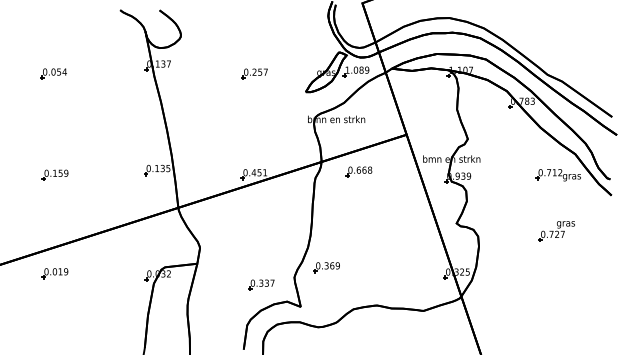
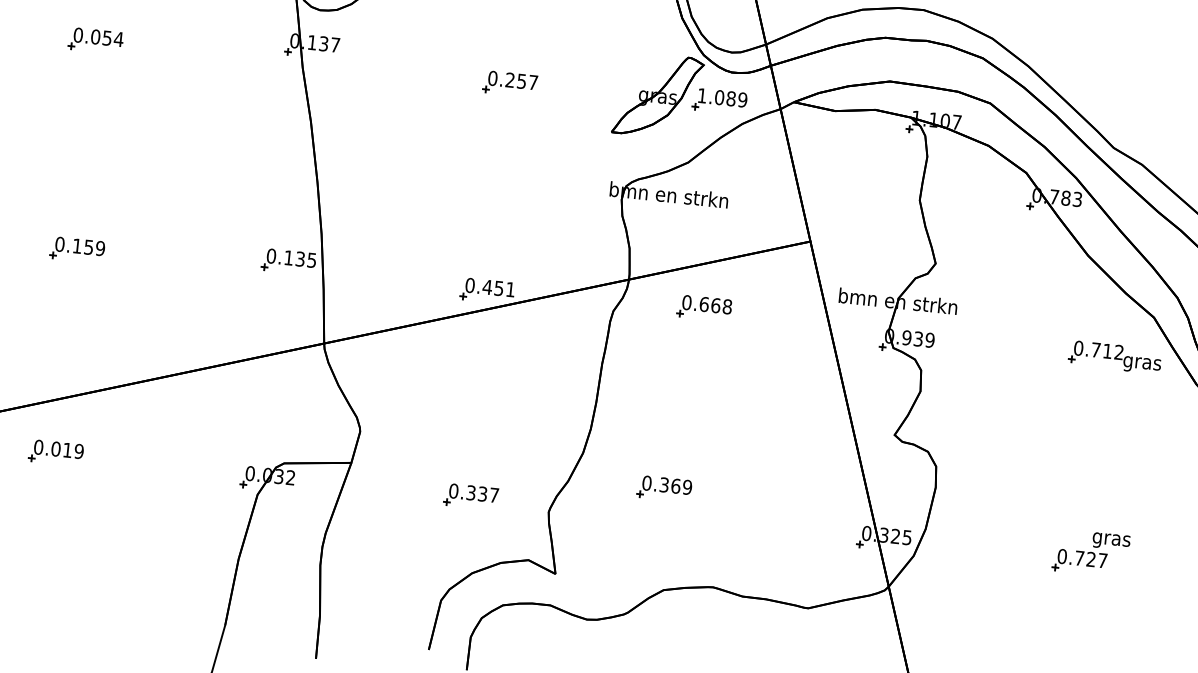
part: (556, 231) -> (1090, 553), moved
part: (326, 267) -> (663, 488), moved
part: (261, 284) -> (471, 495), moved

